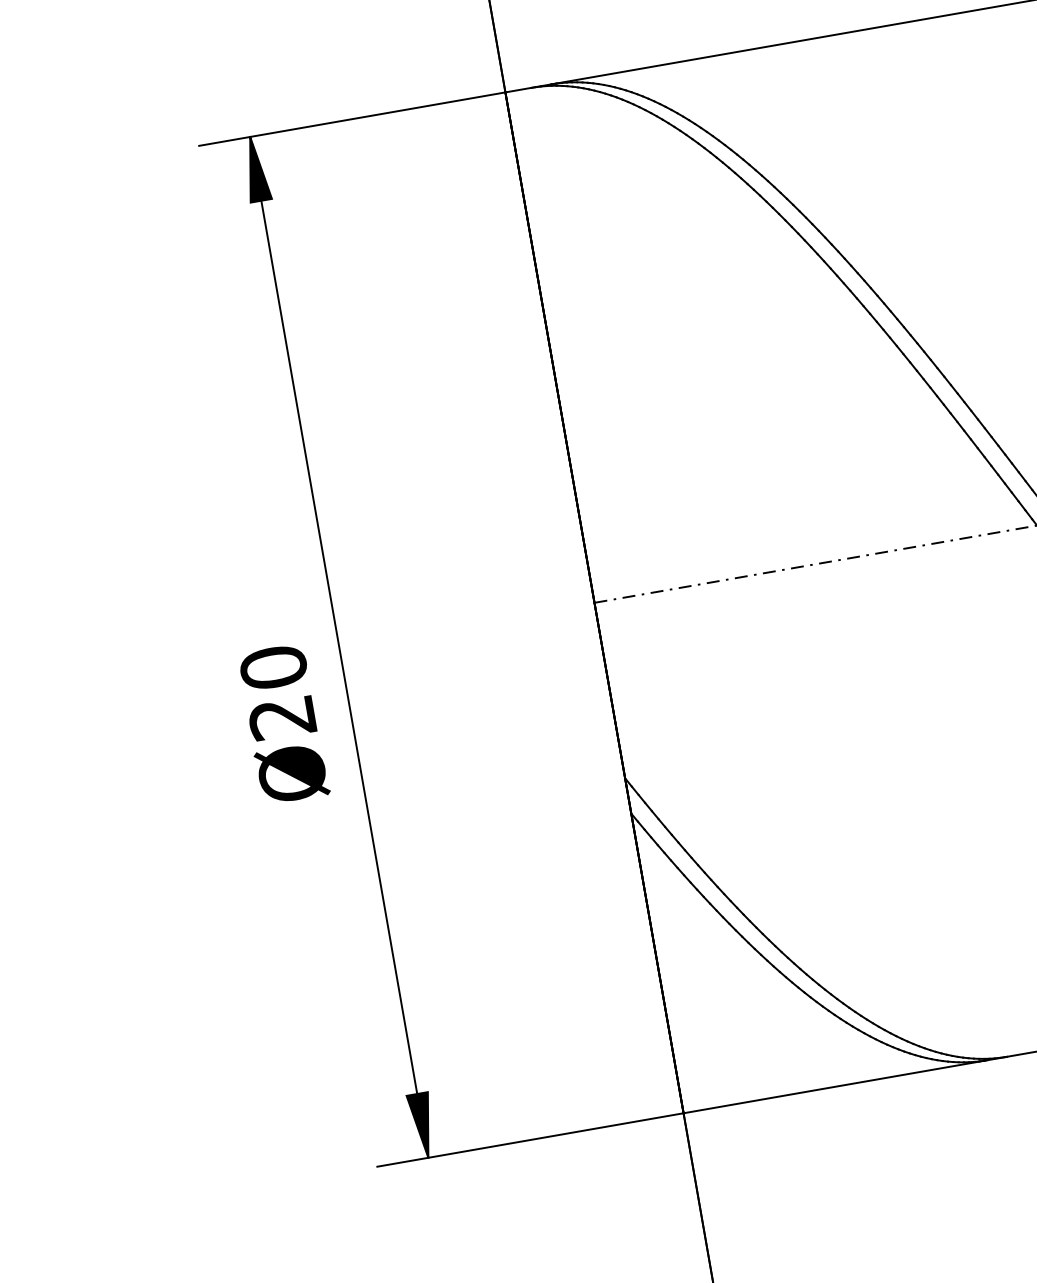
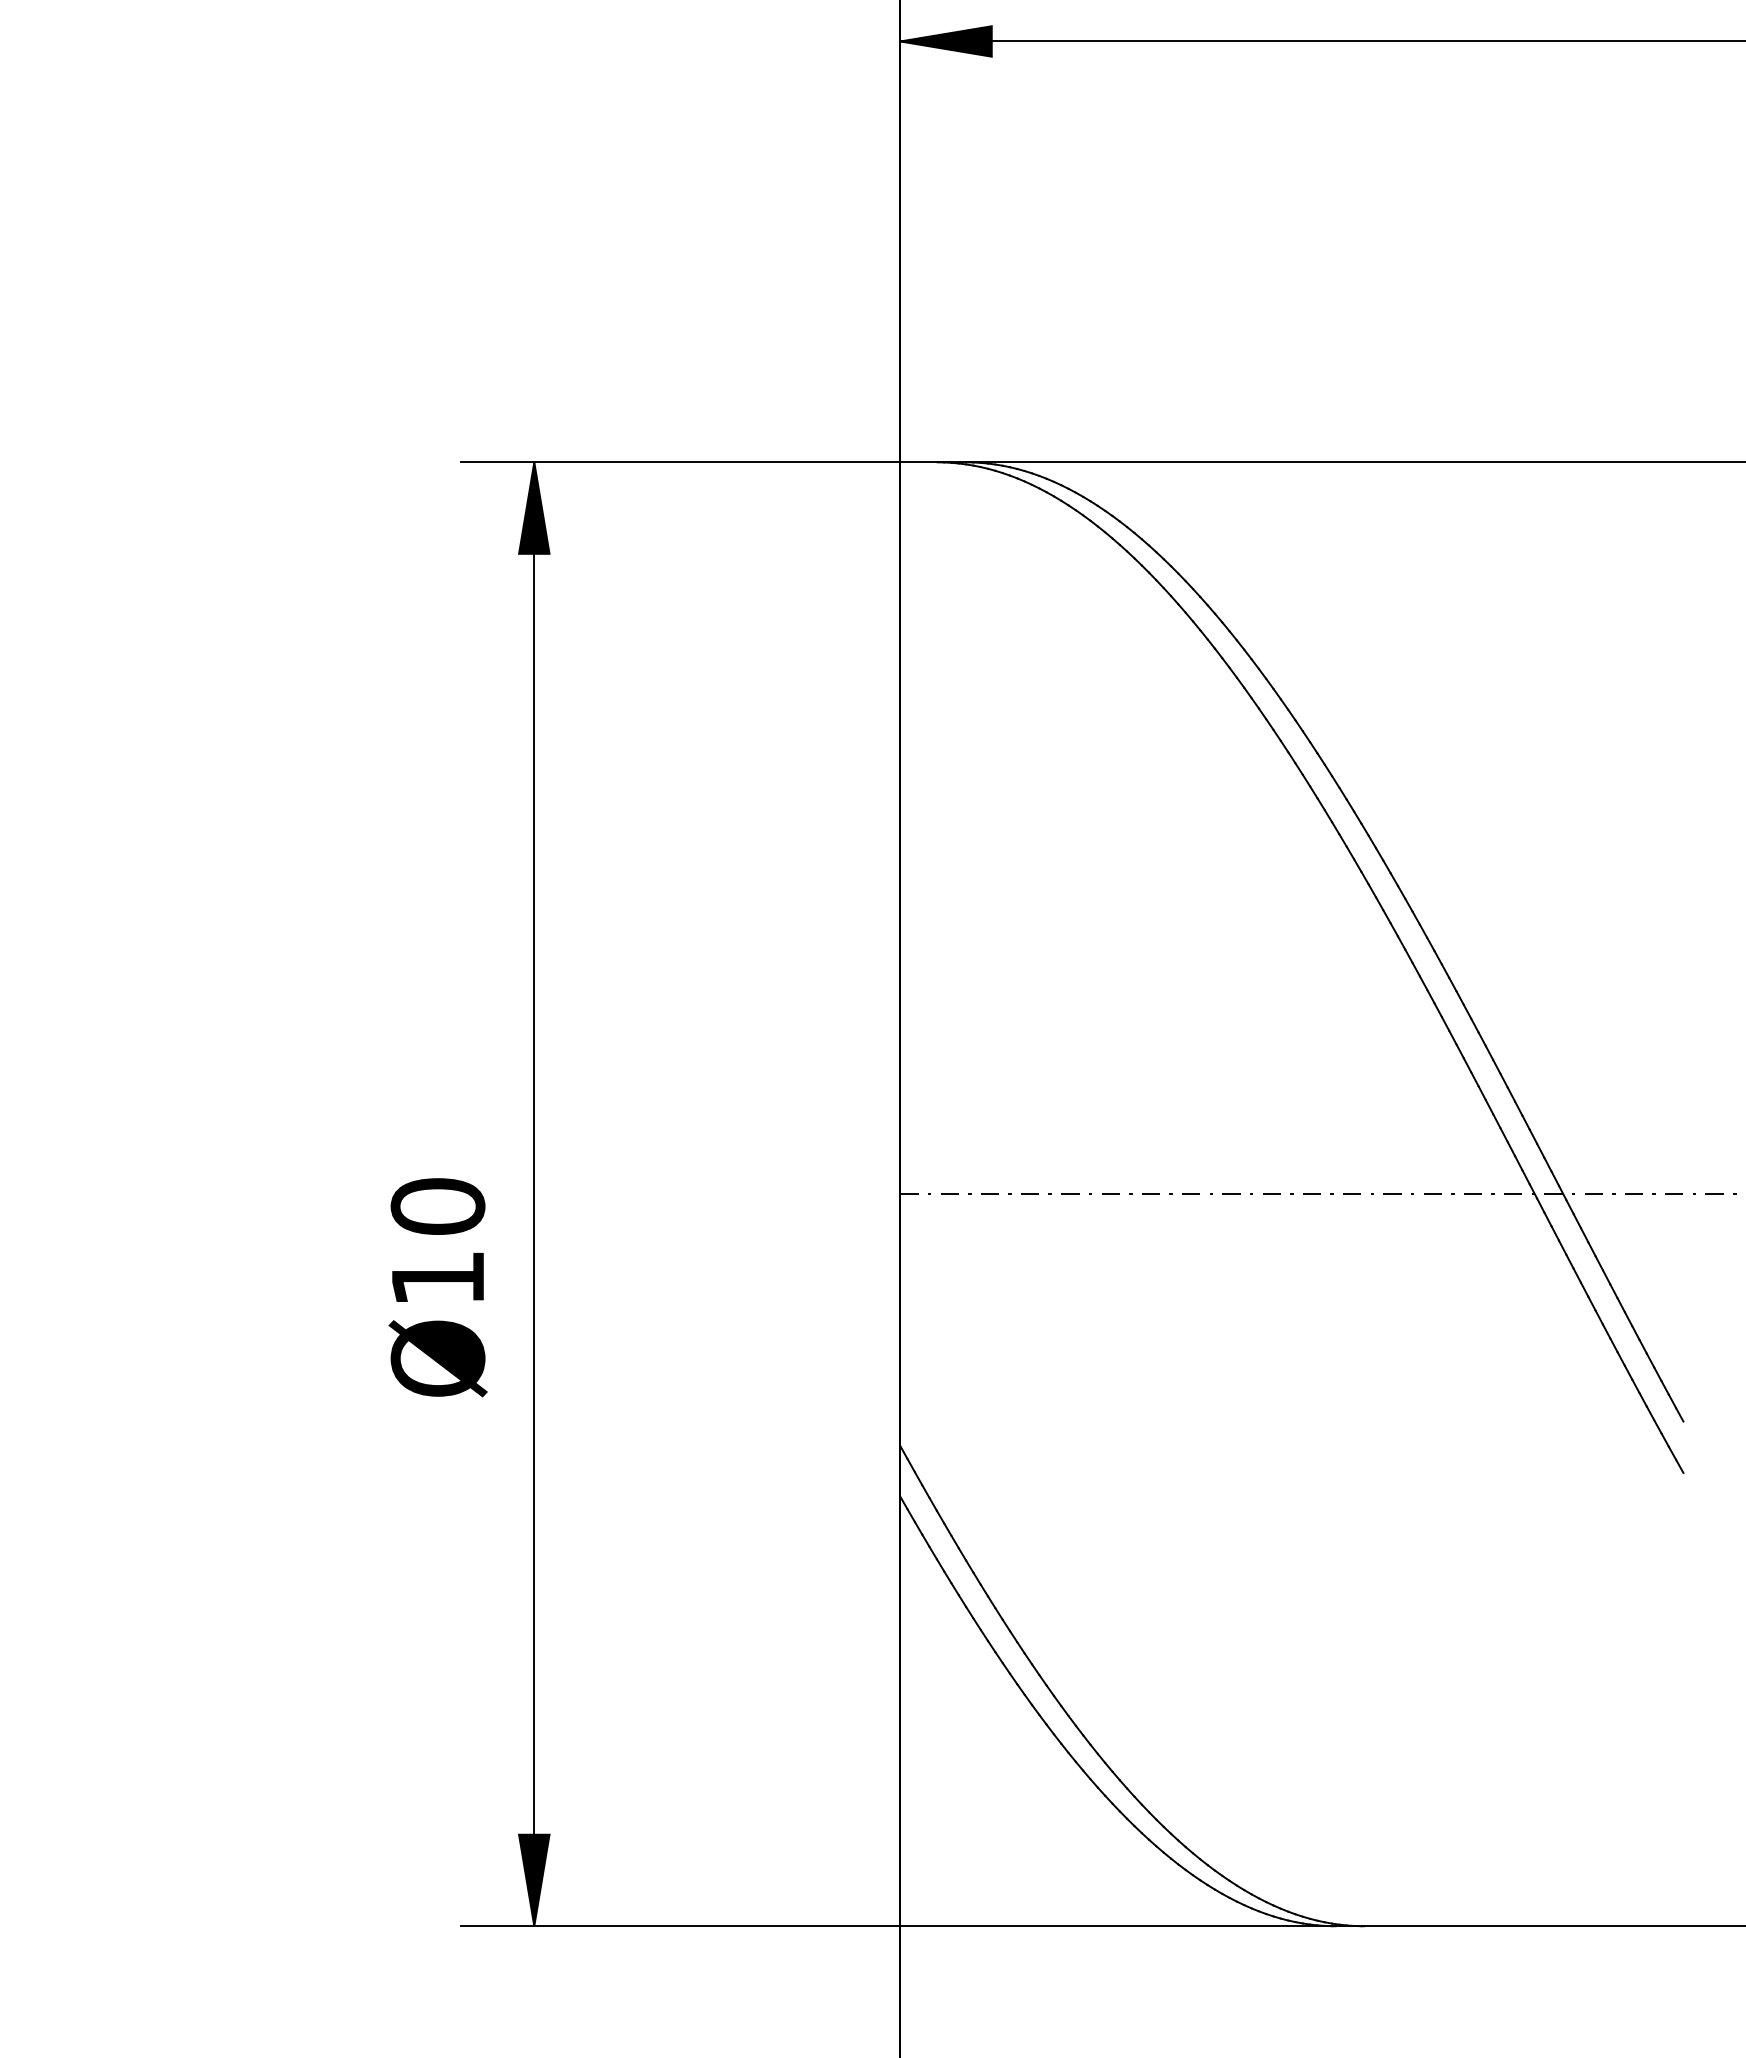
text: (281, 718) -> (436, 1278), Ø20 -> Ø10

